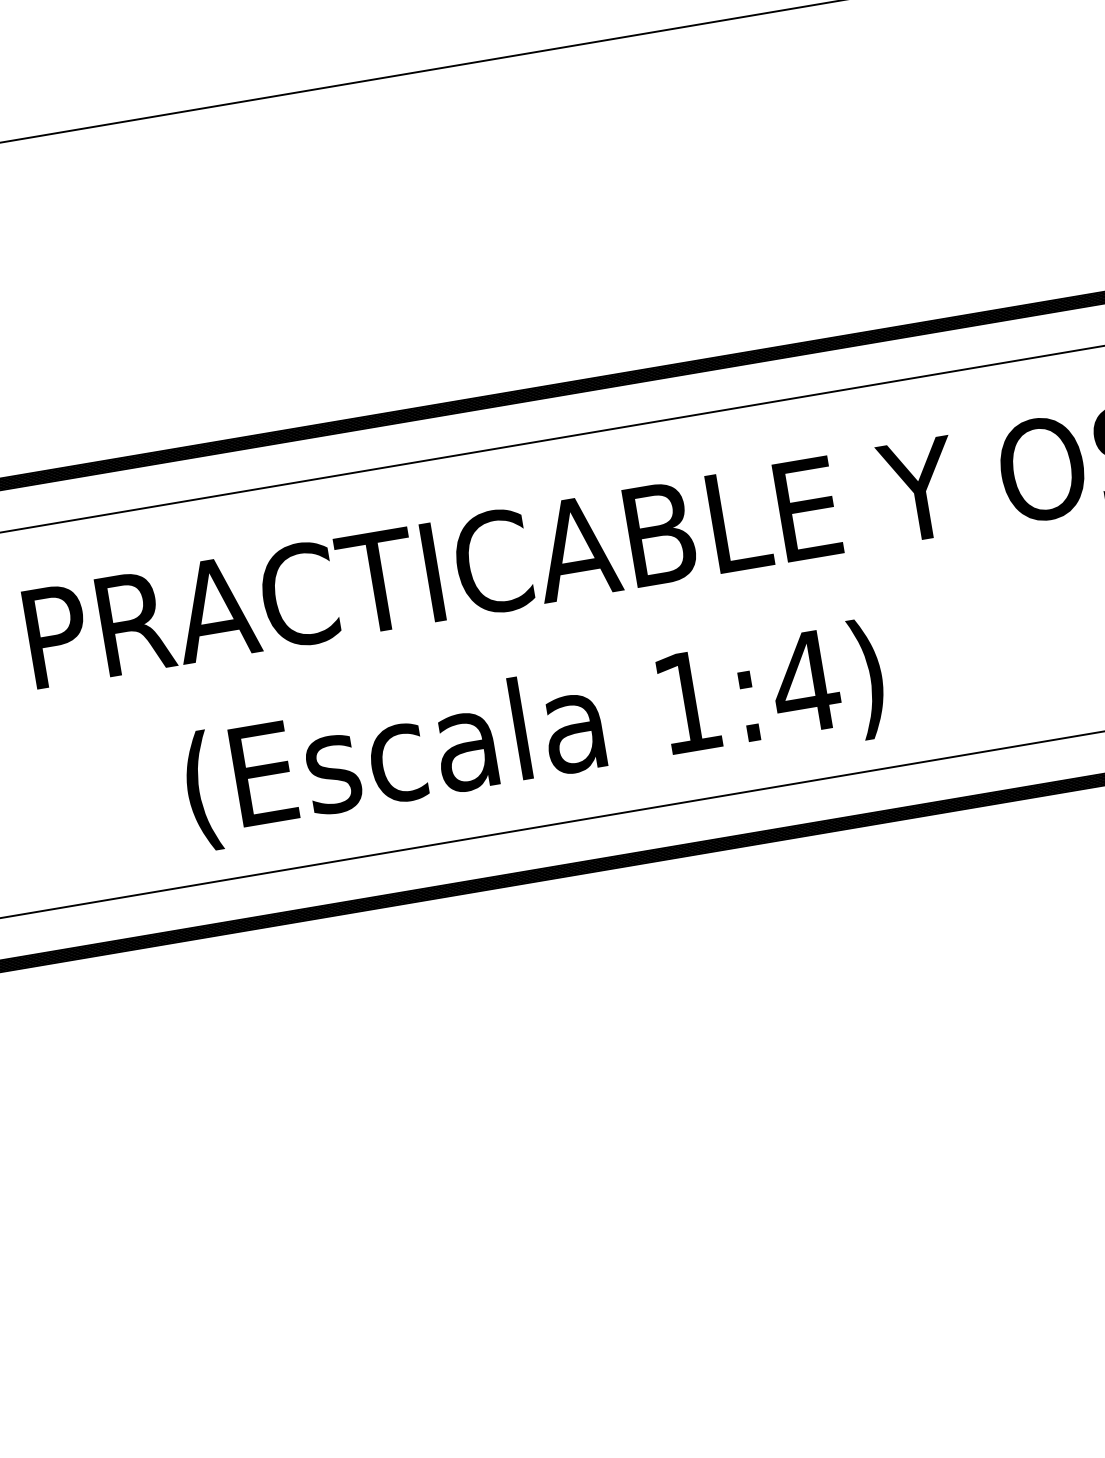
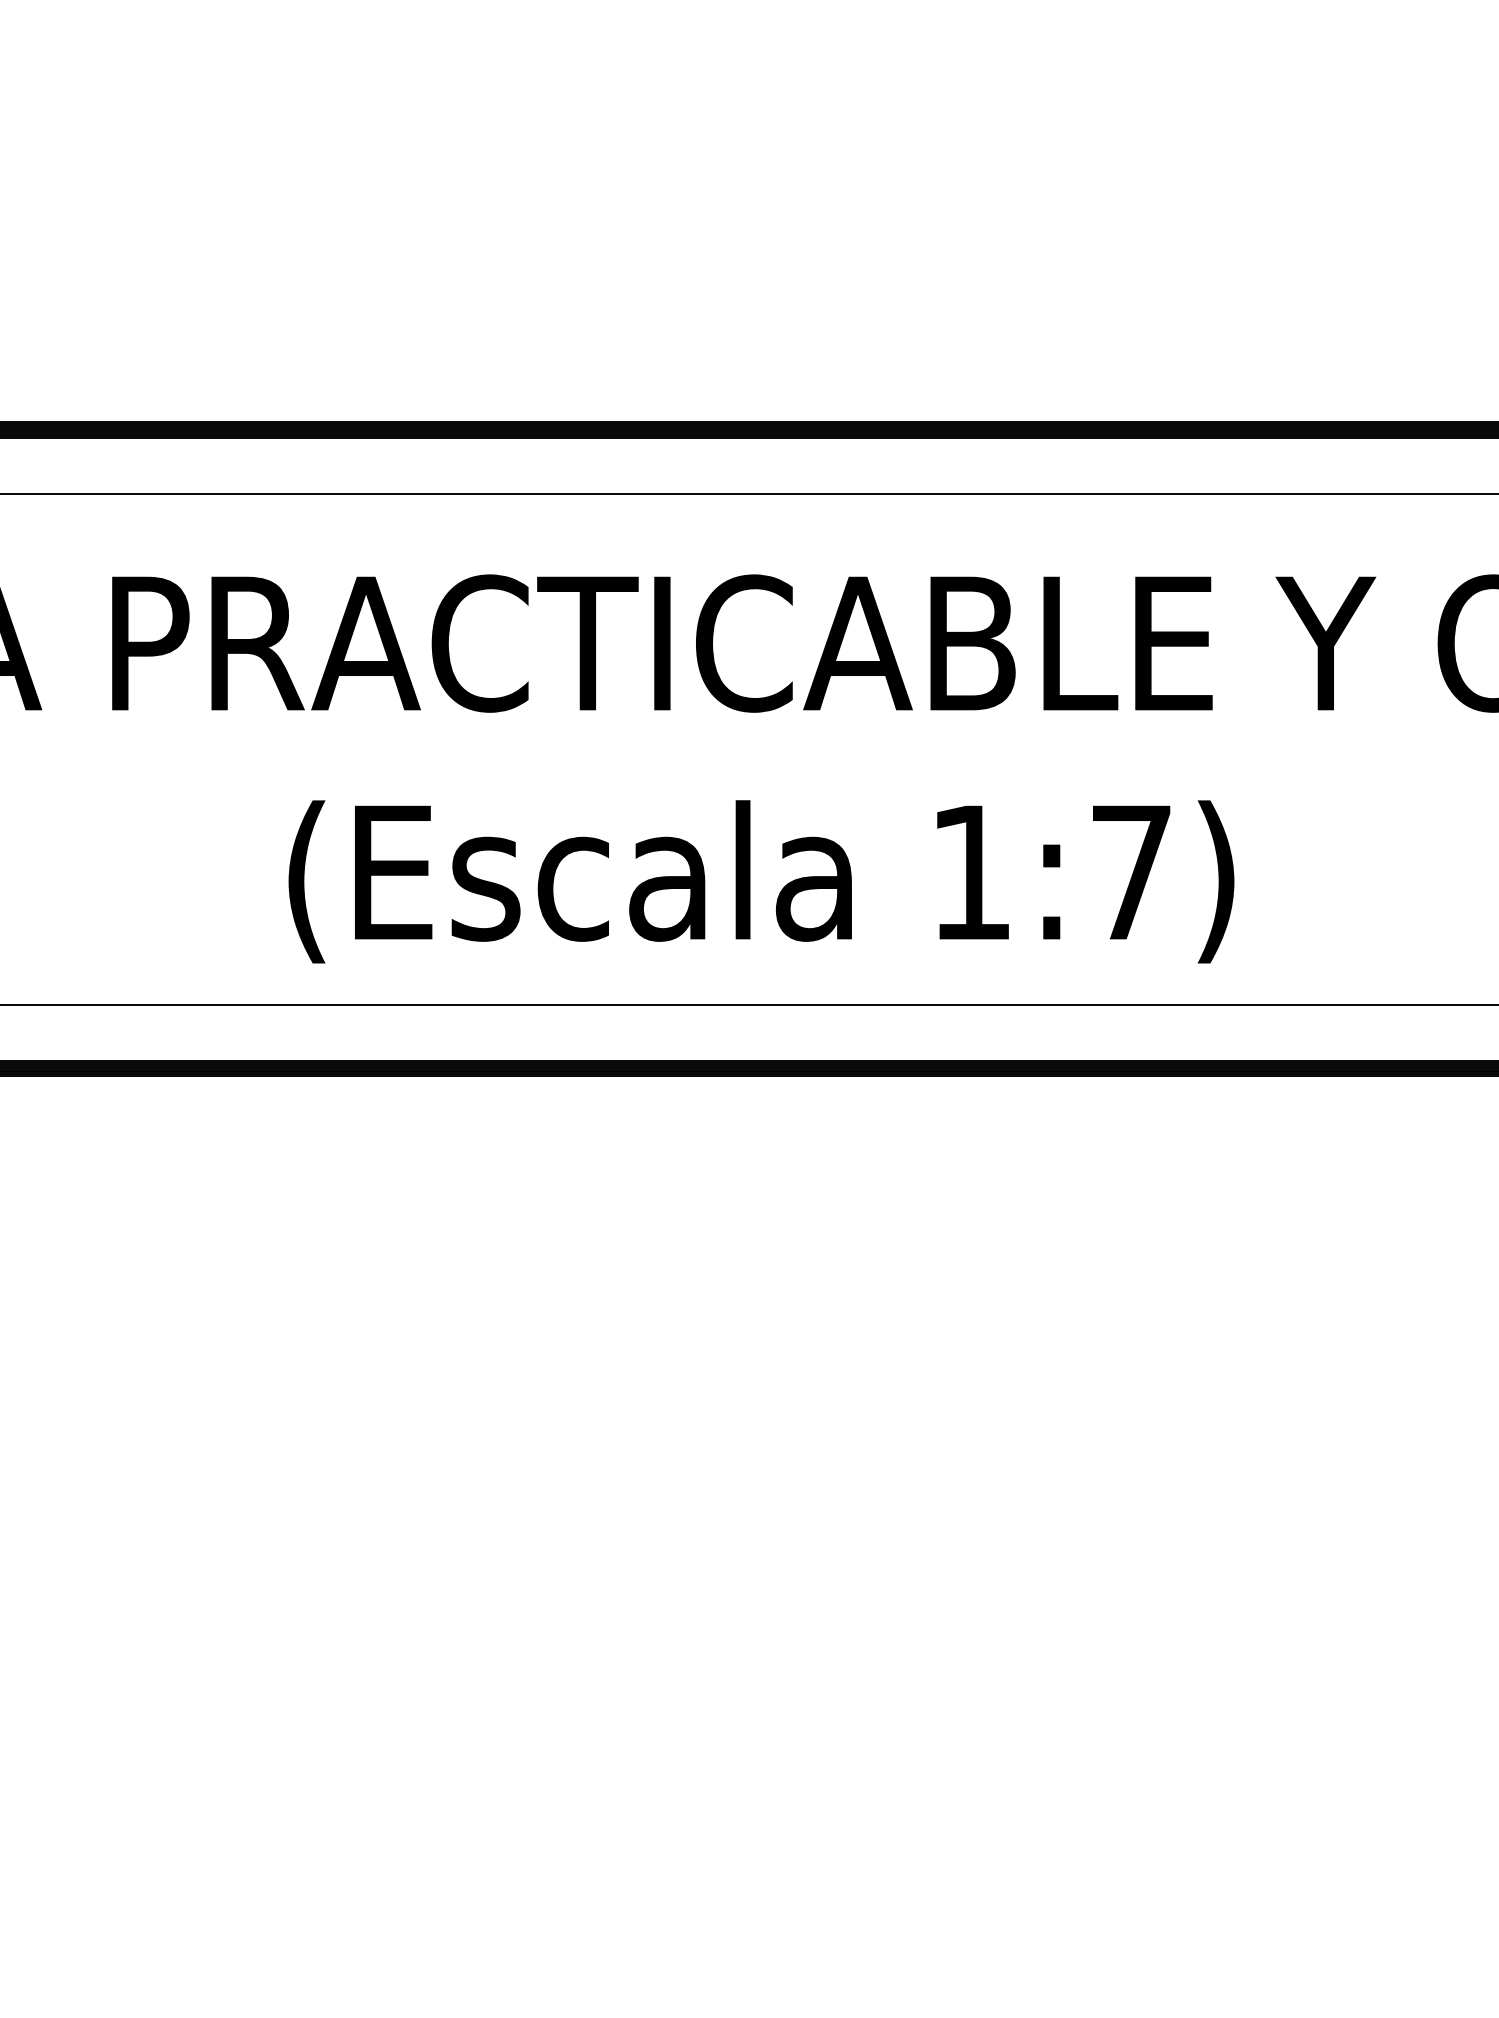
text: (804, 682) -> (1130, 872), 1:4) -> 1:7)

